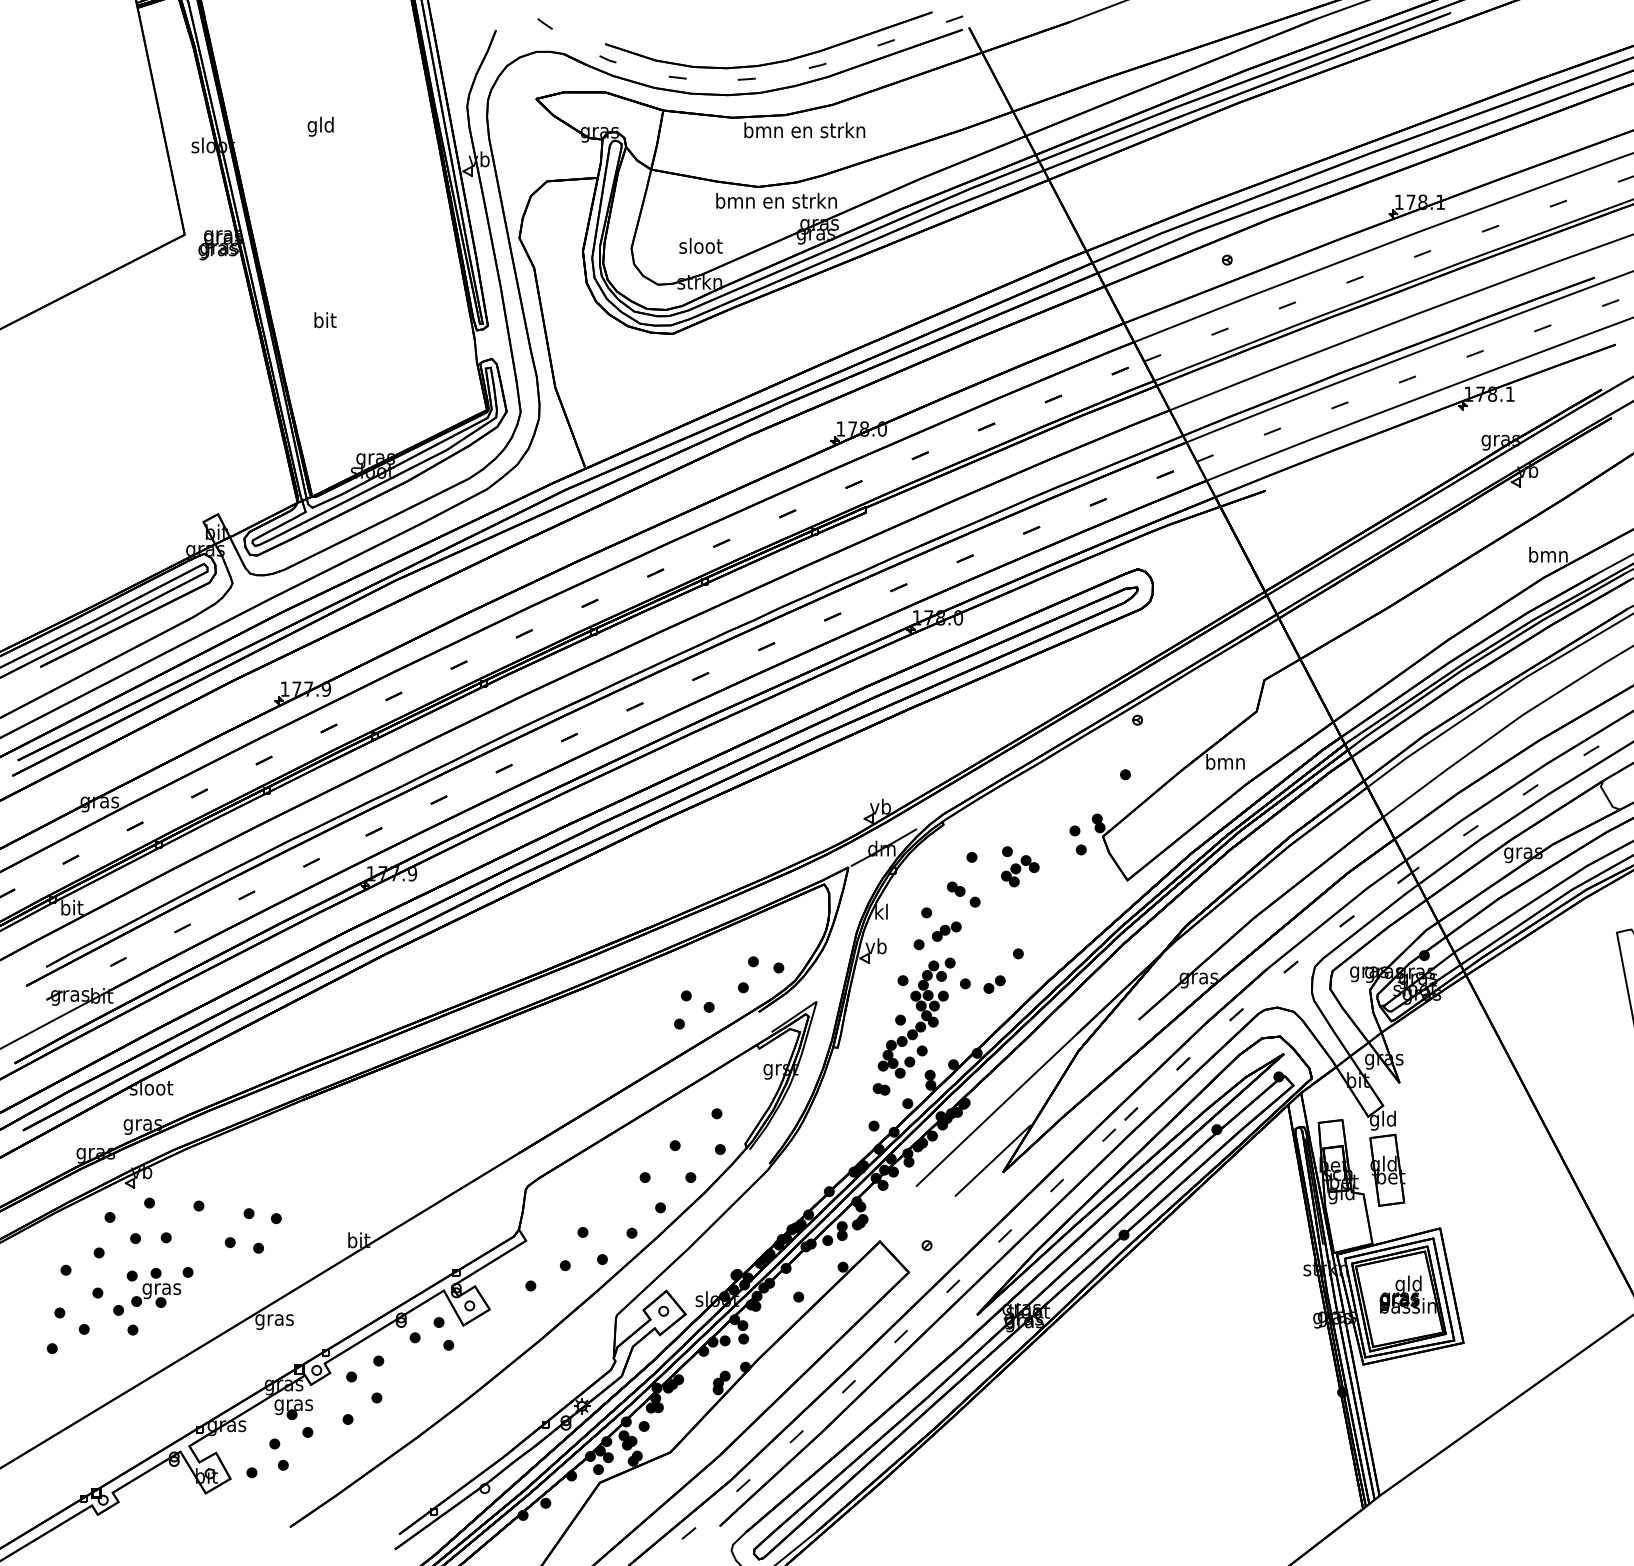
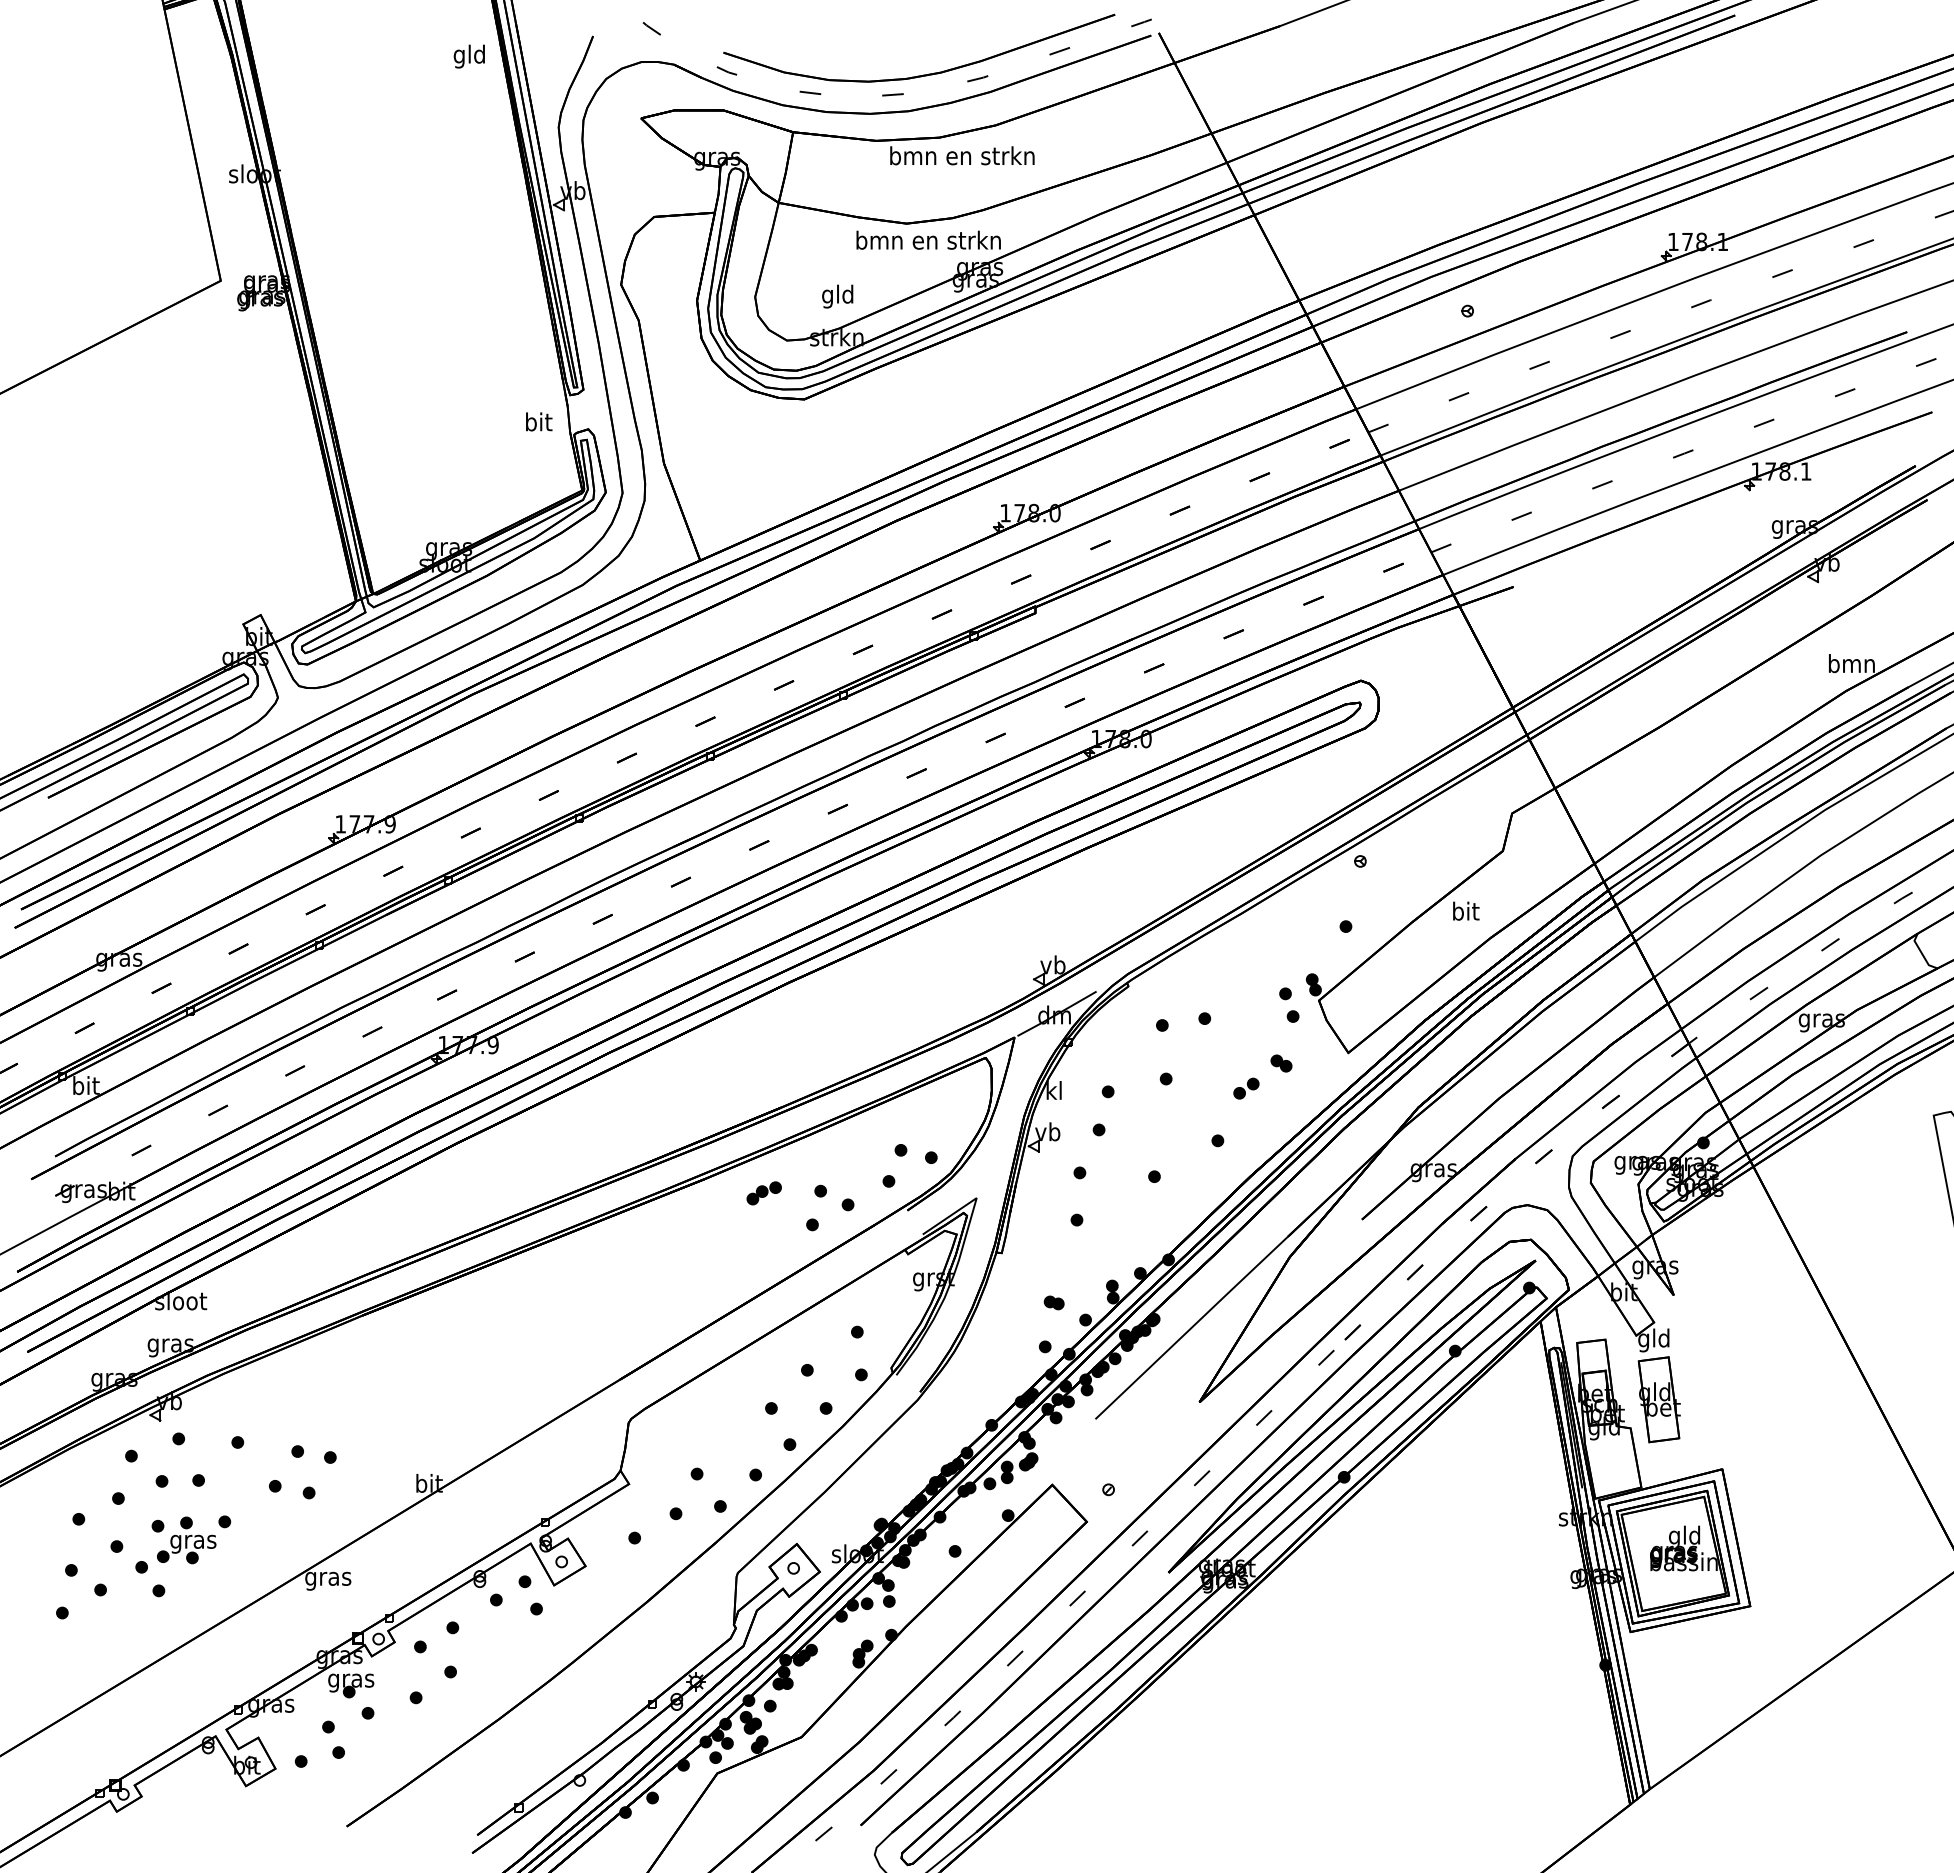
text: (319, 126) -> (468, 56), moved
text: (701, 247) -> (838, 296), sloot -> gld
text: (325, 319) -> (539, 421), moved
text: (1225, 761) -> (1465, 910), bmn -> bit
part: (1020, 871) -> (1220, 1042), removed
part: (956, 889) -> (1281, 1063), moved
part: (946, 931) -> (763, 1193), moved
part: (994, 984) -> (1246, 1088), moved
part: (916, 1017) -> (1095, 1217), removed
line: (992, 1160) -> (1186, 1388), removed

